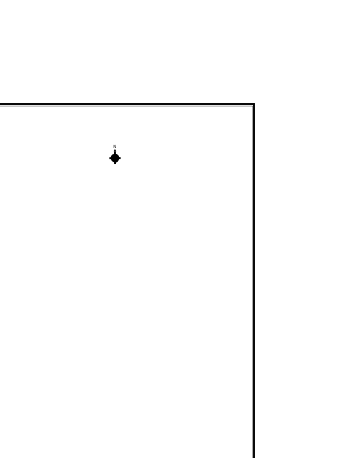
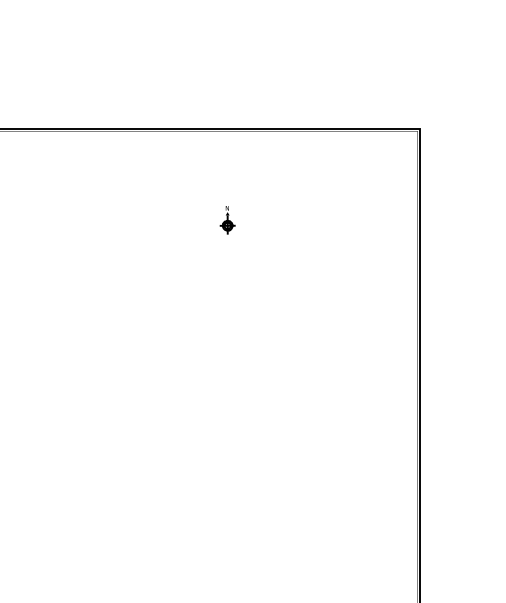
part: (114, 154) -> (226, 220), moved

